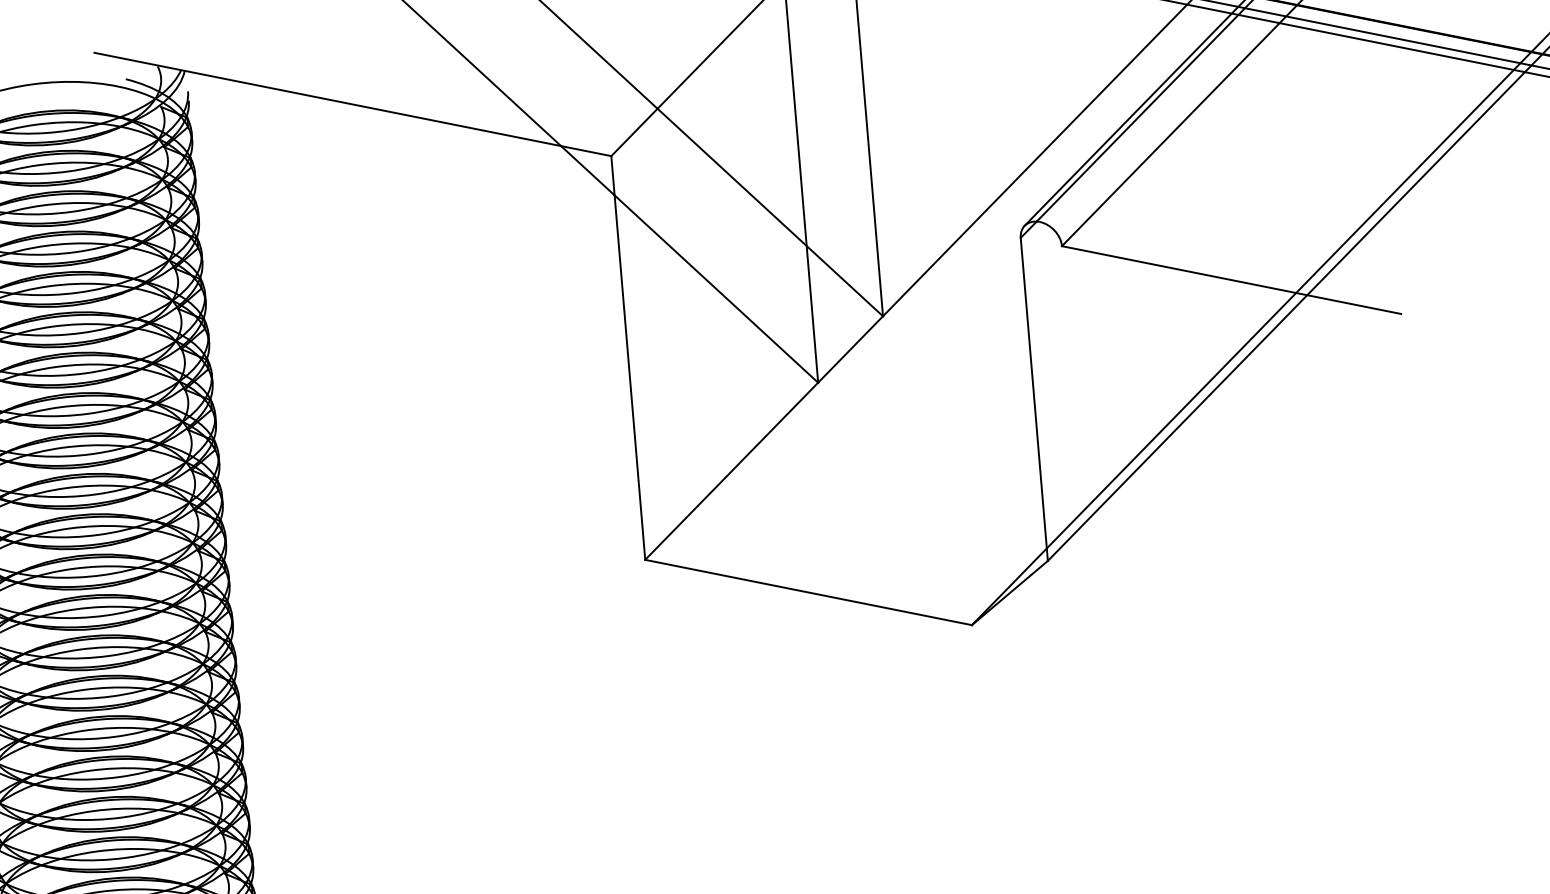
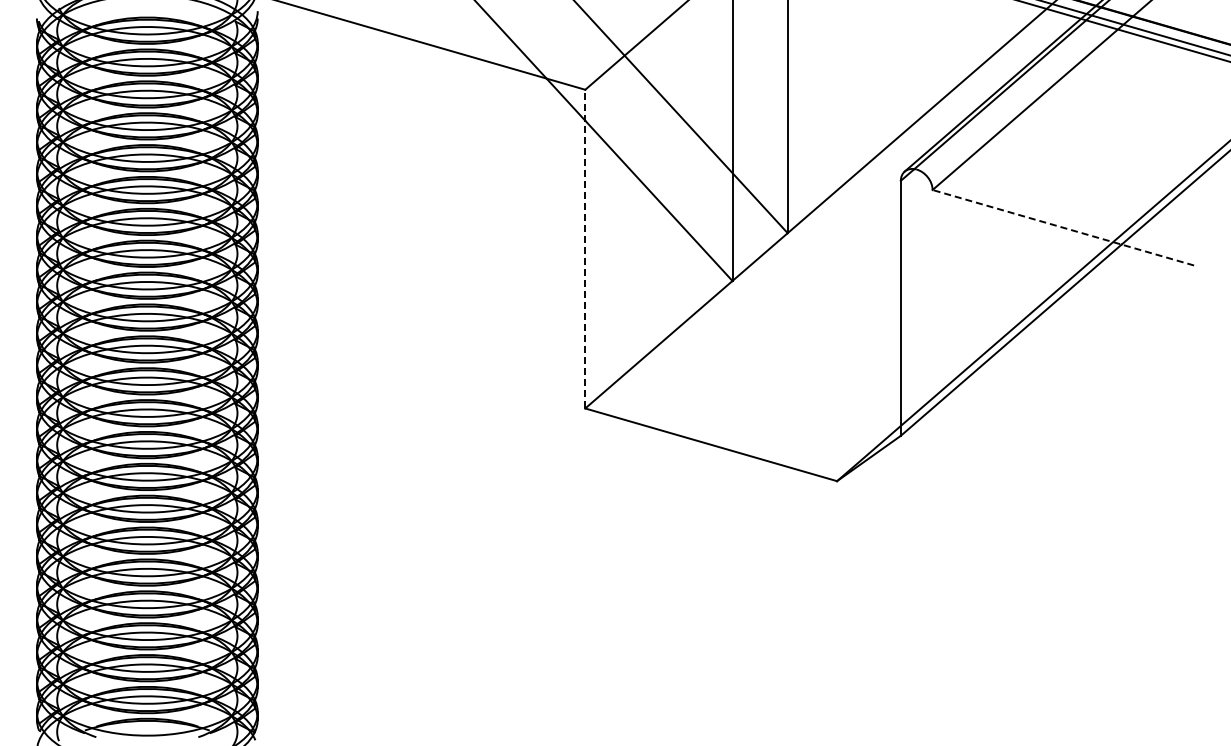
line: (1230, 279) -> (1062, 227), solid -> dashed
line: (628, 357) -> (585, 248), solid -> dashed

